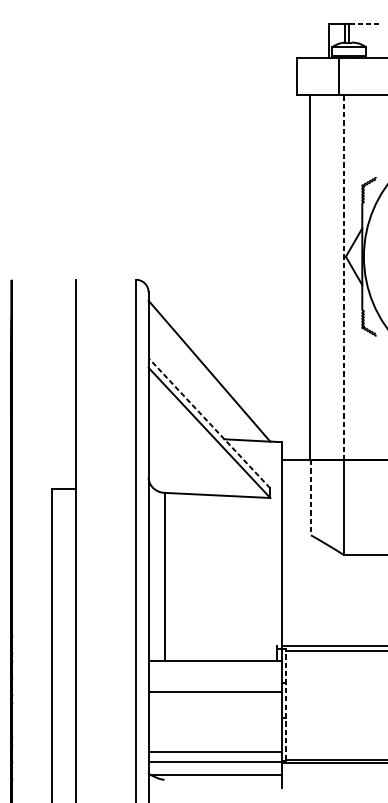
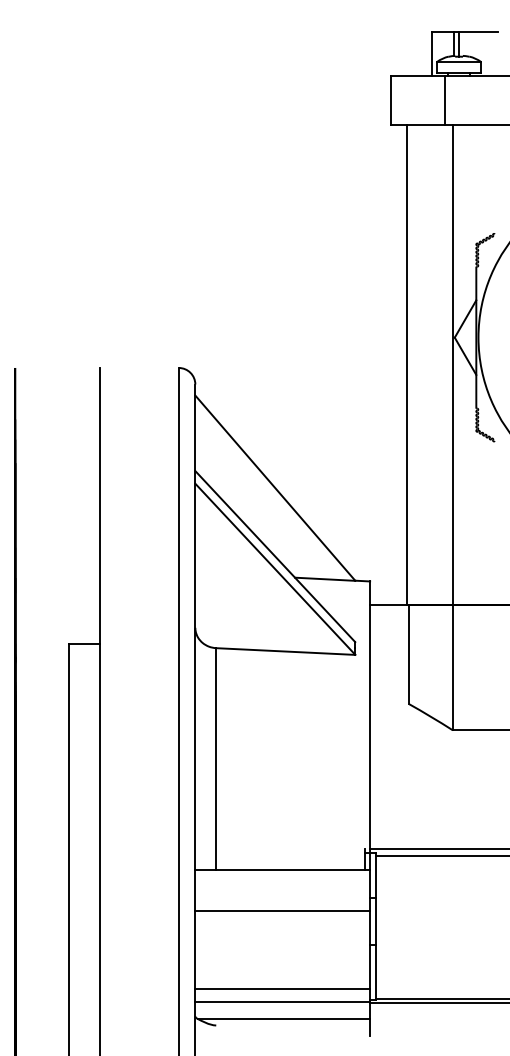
line: (363, 23) -> (478, 31), dashed -> solid
line: (344, 277) -> (452, 365), dashed -> solid
line: (208, 423) -> (274, 556), dashed -> solid
line: (310, 497) -> (408, 654), dashed -> solid
line: (285, 705) -> (375, 927), dashed -> solid

